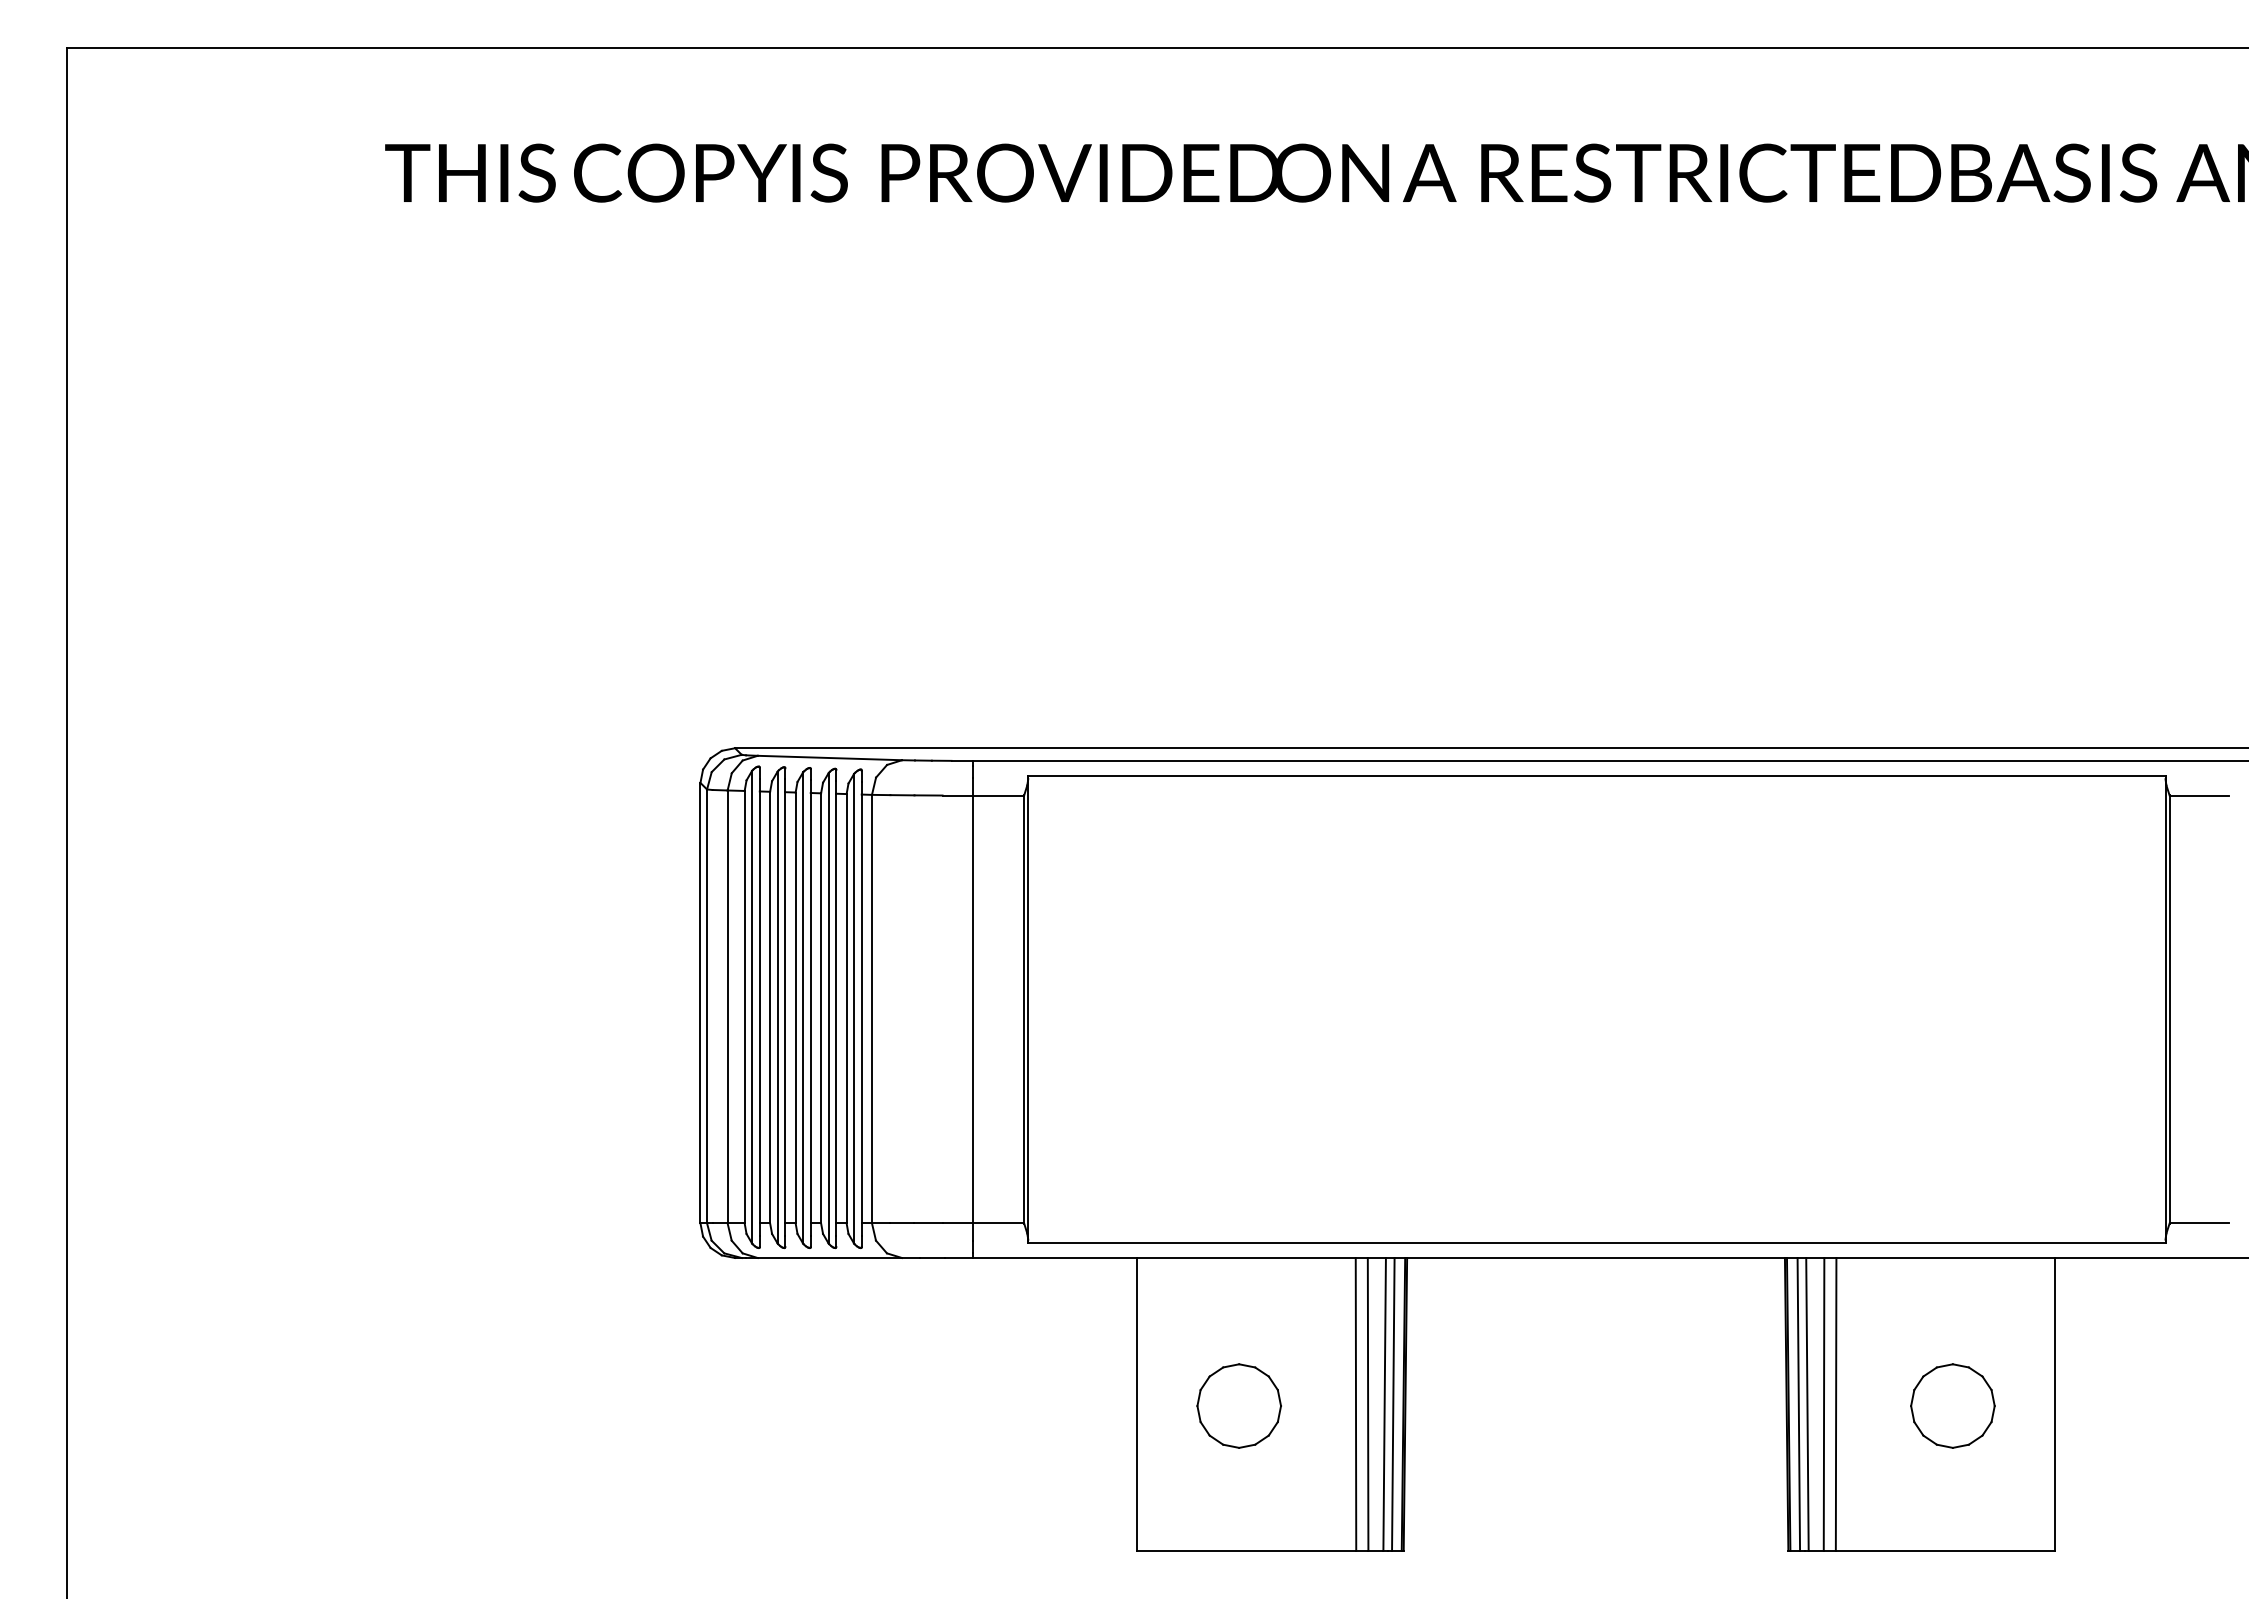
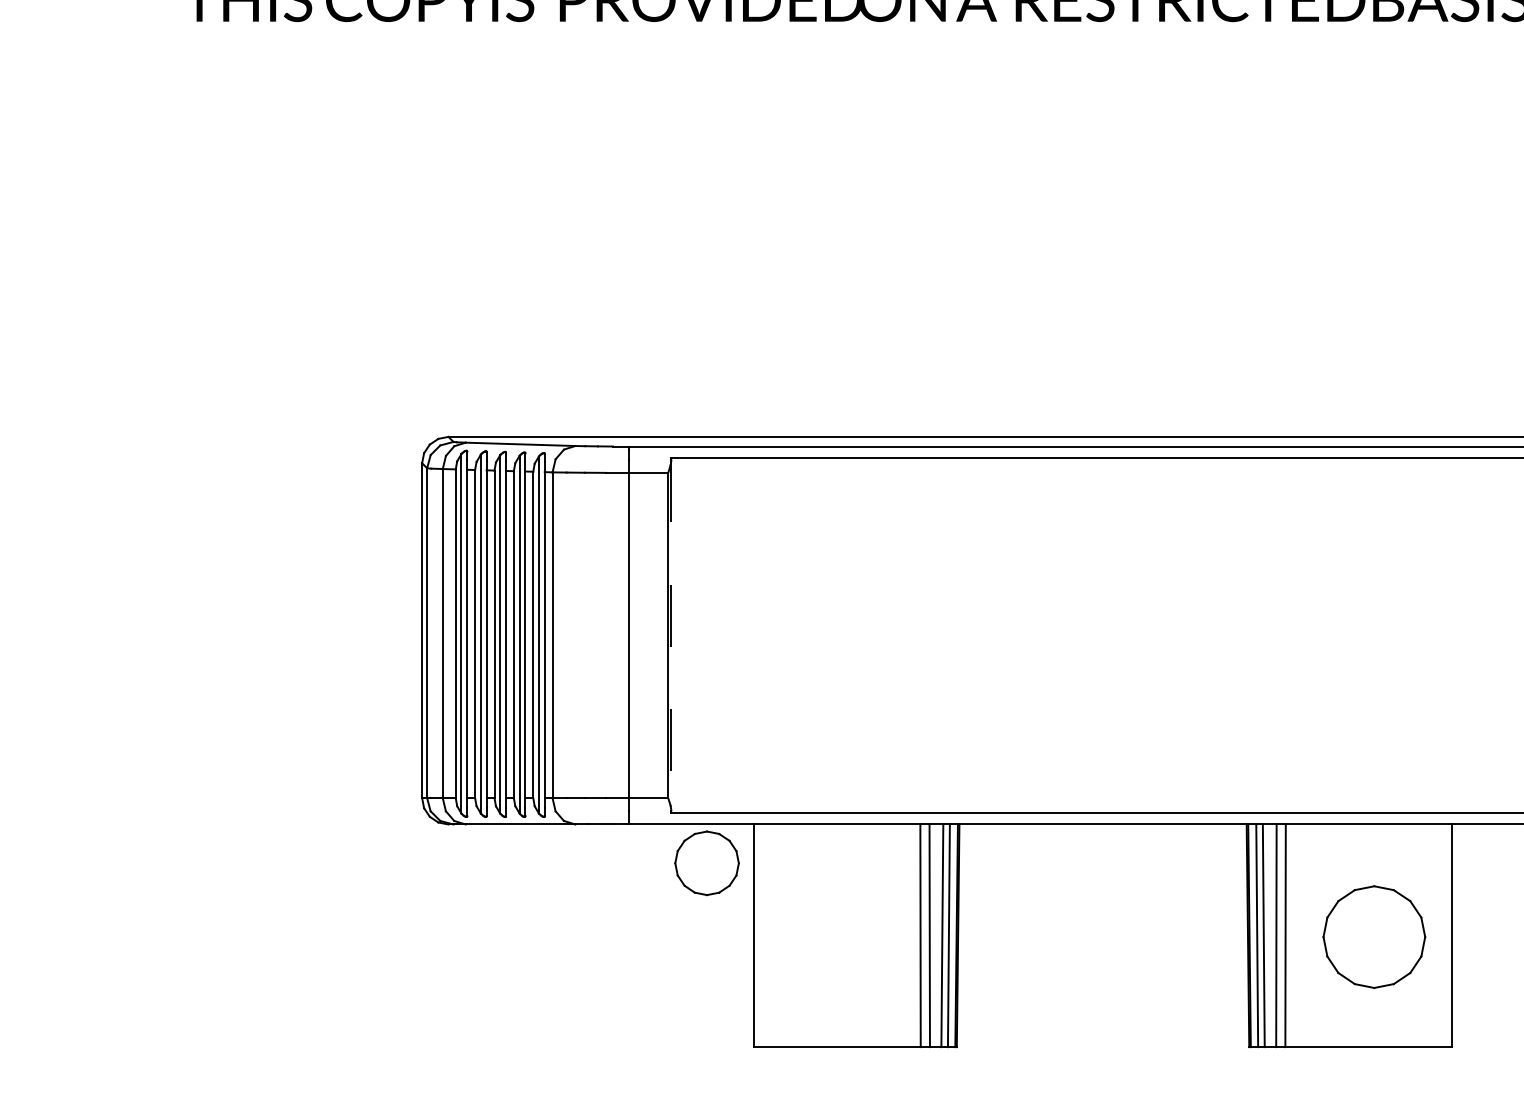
line: (1028, 1009) -> (671, 635), solid -> dashed
part: (1238, 1405) -> (706, 862), moved
part: (1952, 1405) -> (1374, 936), size x1.6

